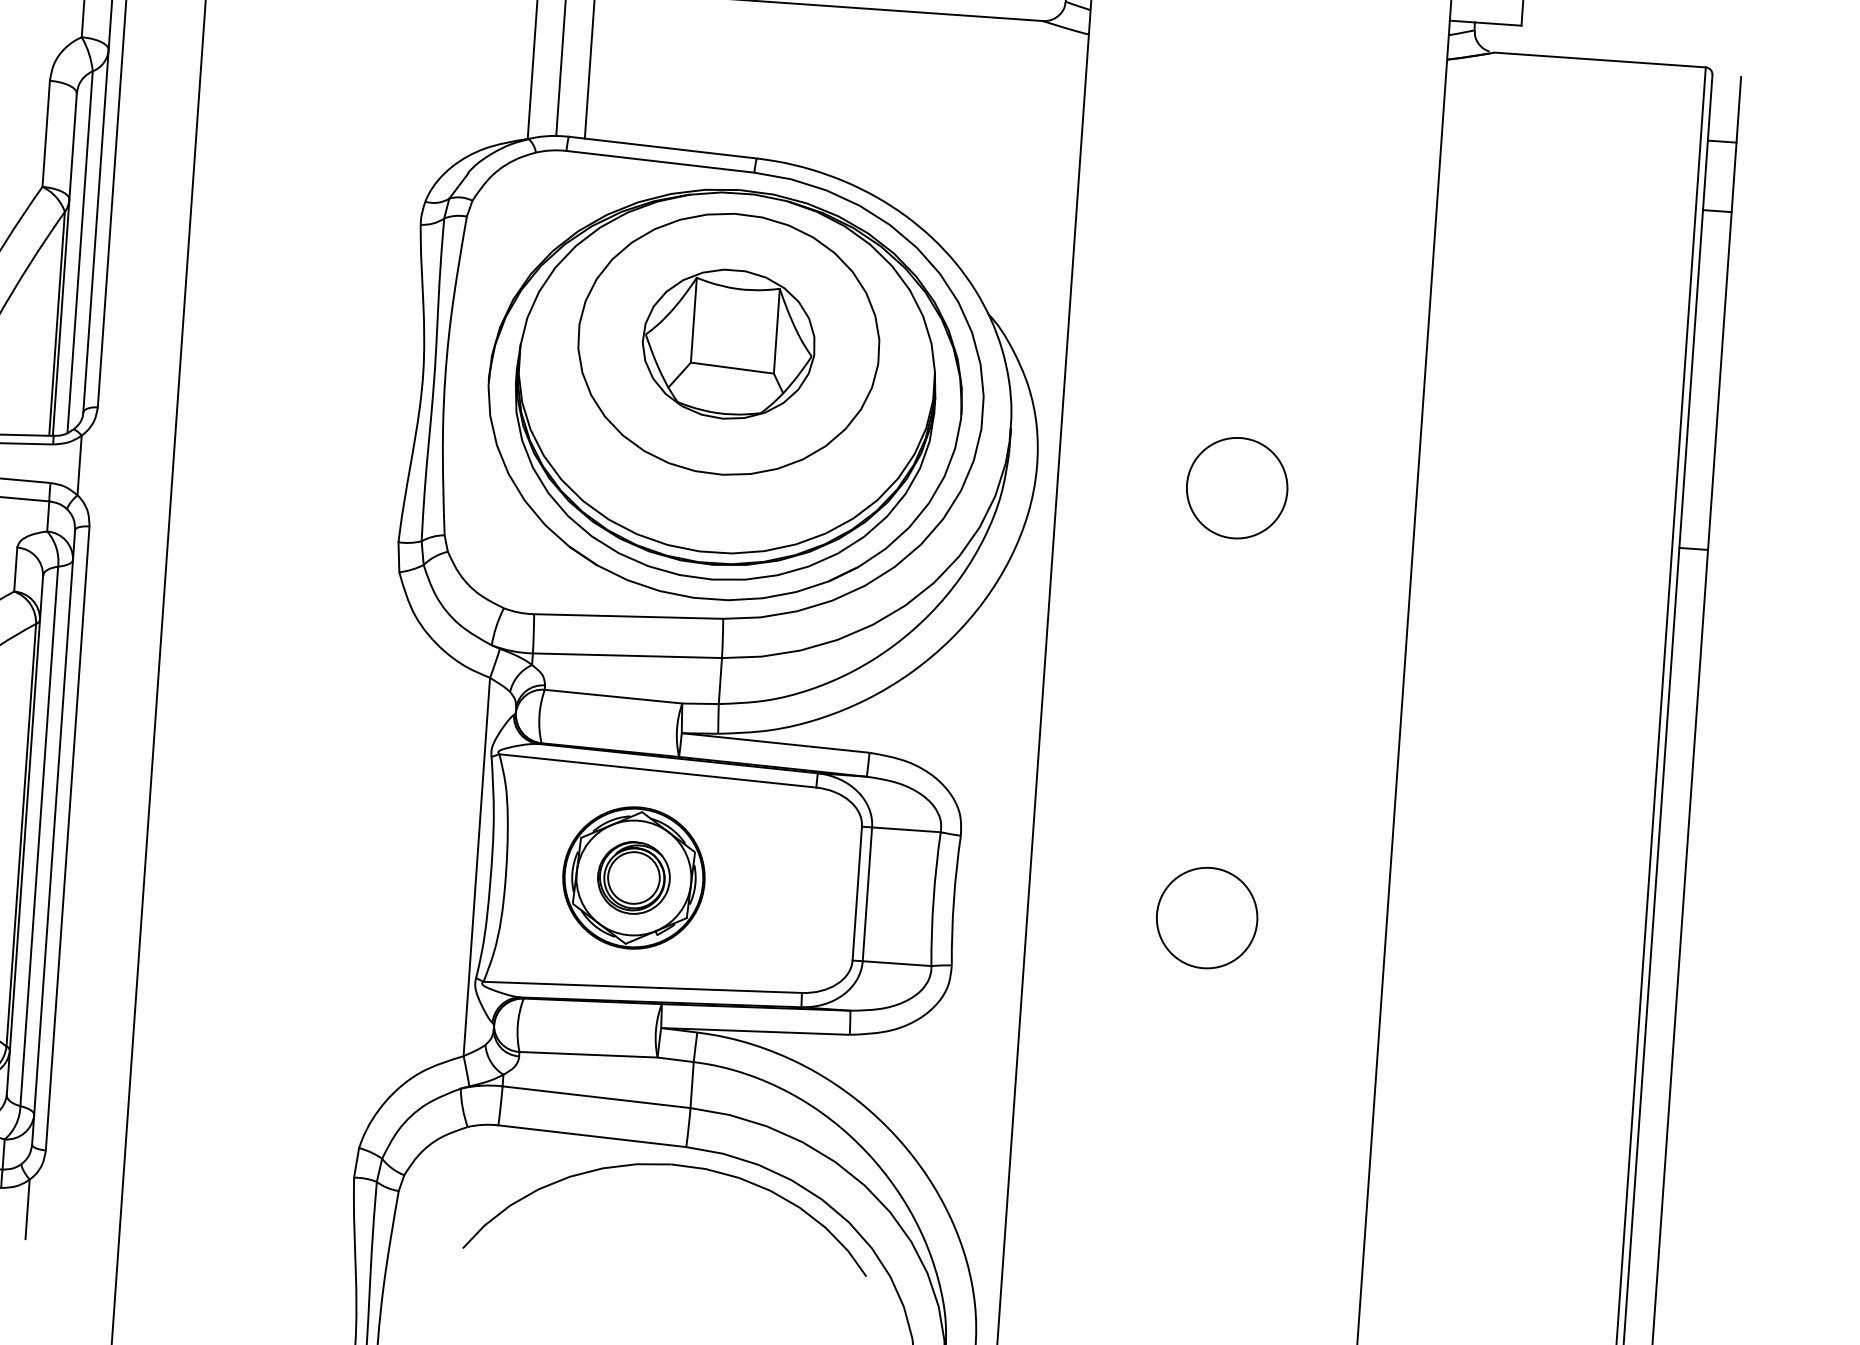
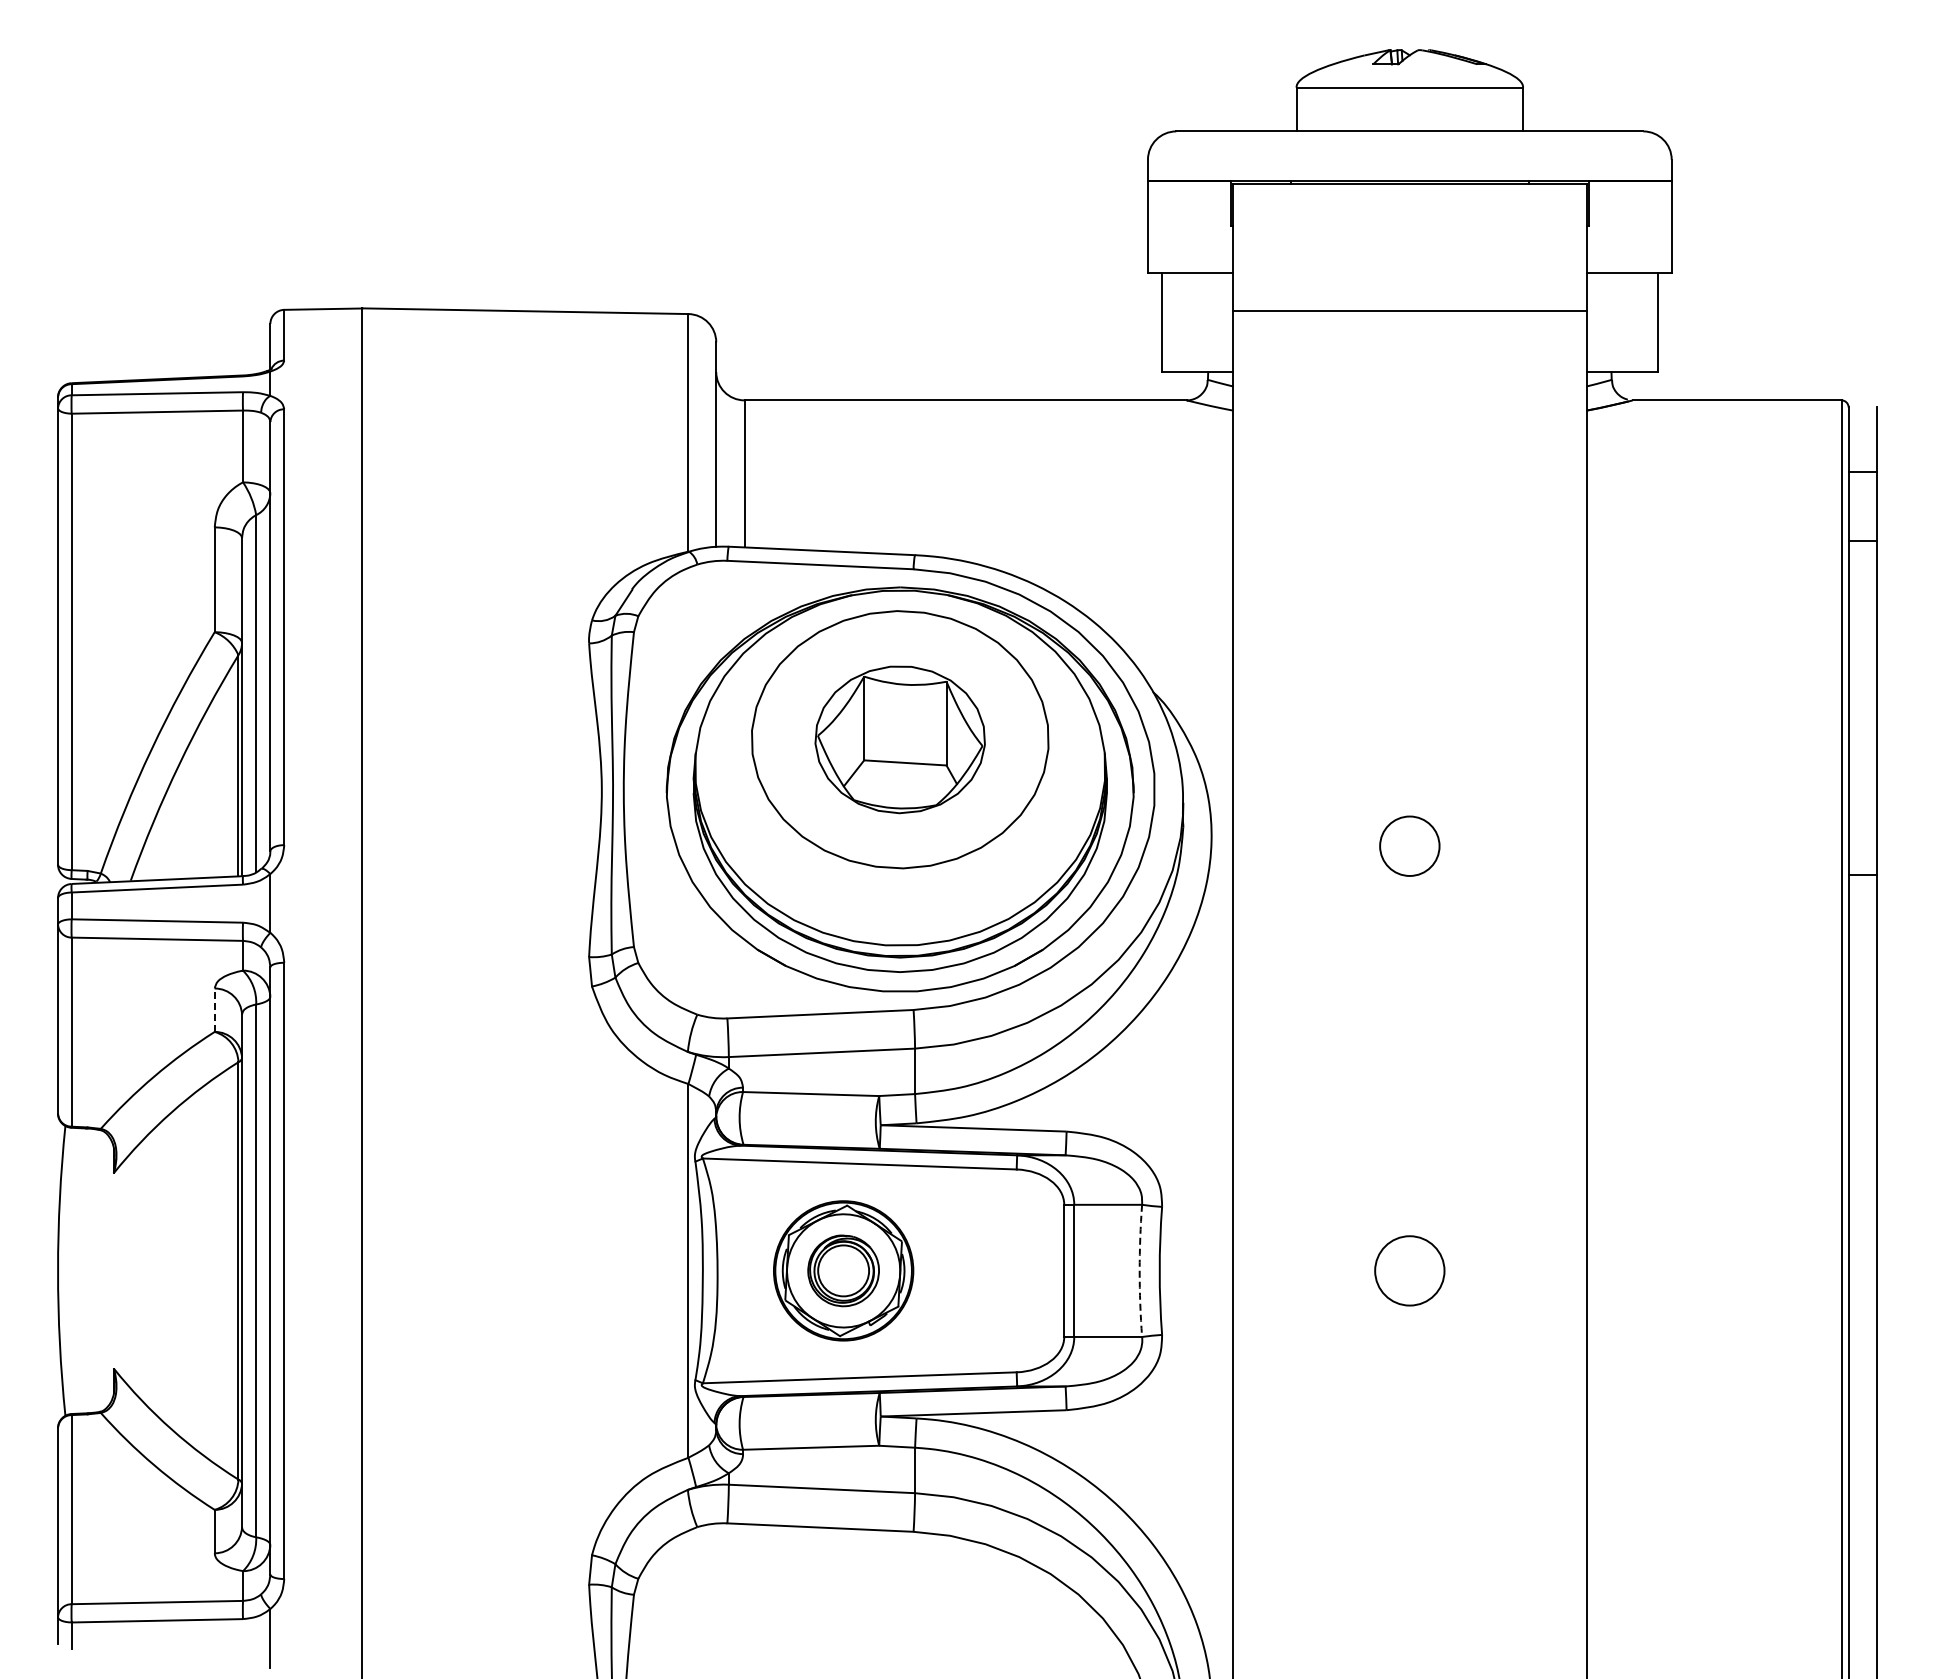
circle: (1236, 487) -> (1409, 845), size x0.6
line: (15, 569) -> (214, 1010), solid -> dashed
arc: (933, 898) -> (1139, 1270), solid -> dashed
circle: (1206, 917) -> (1409, 1270), size x0.7
part: (666, 1165) -> (895, 1551), removed

